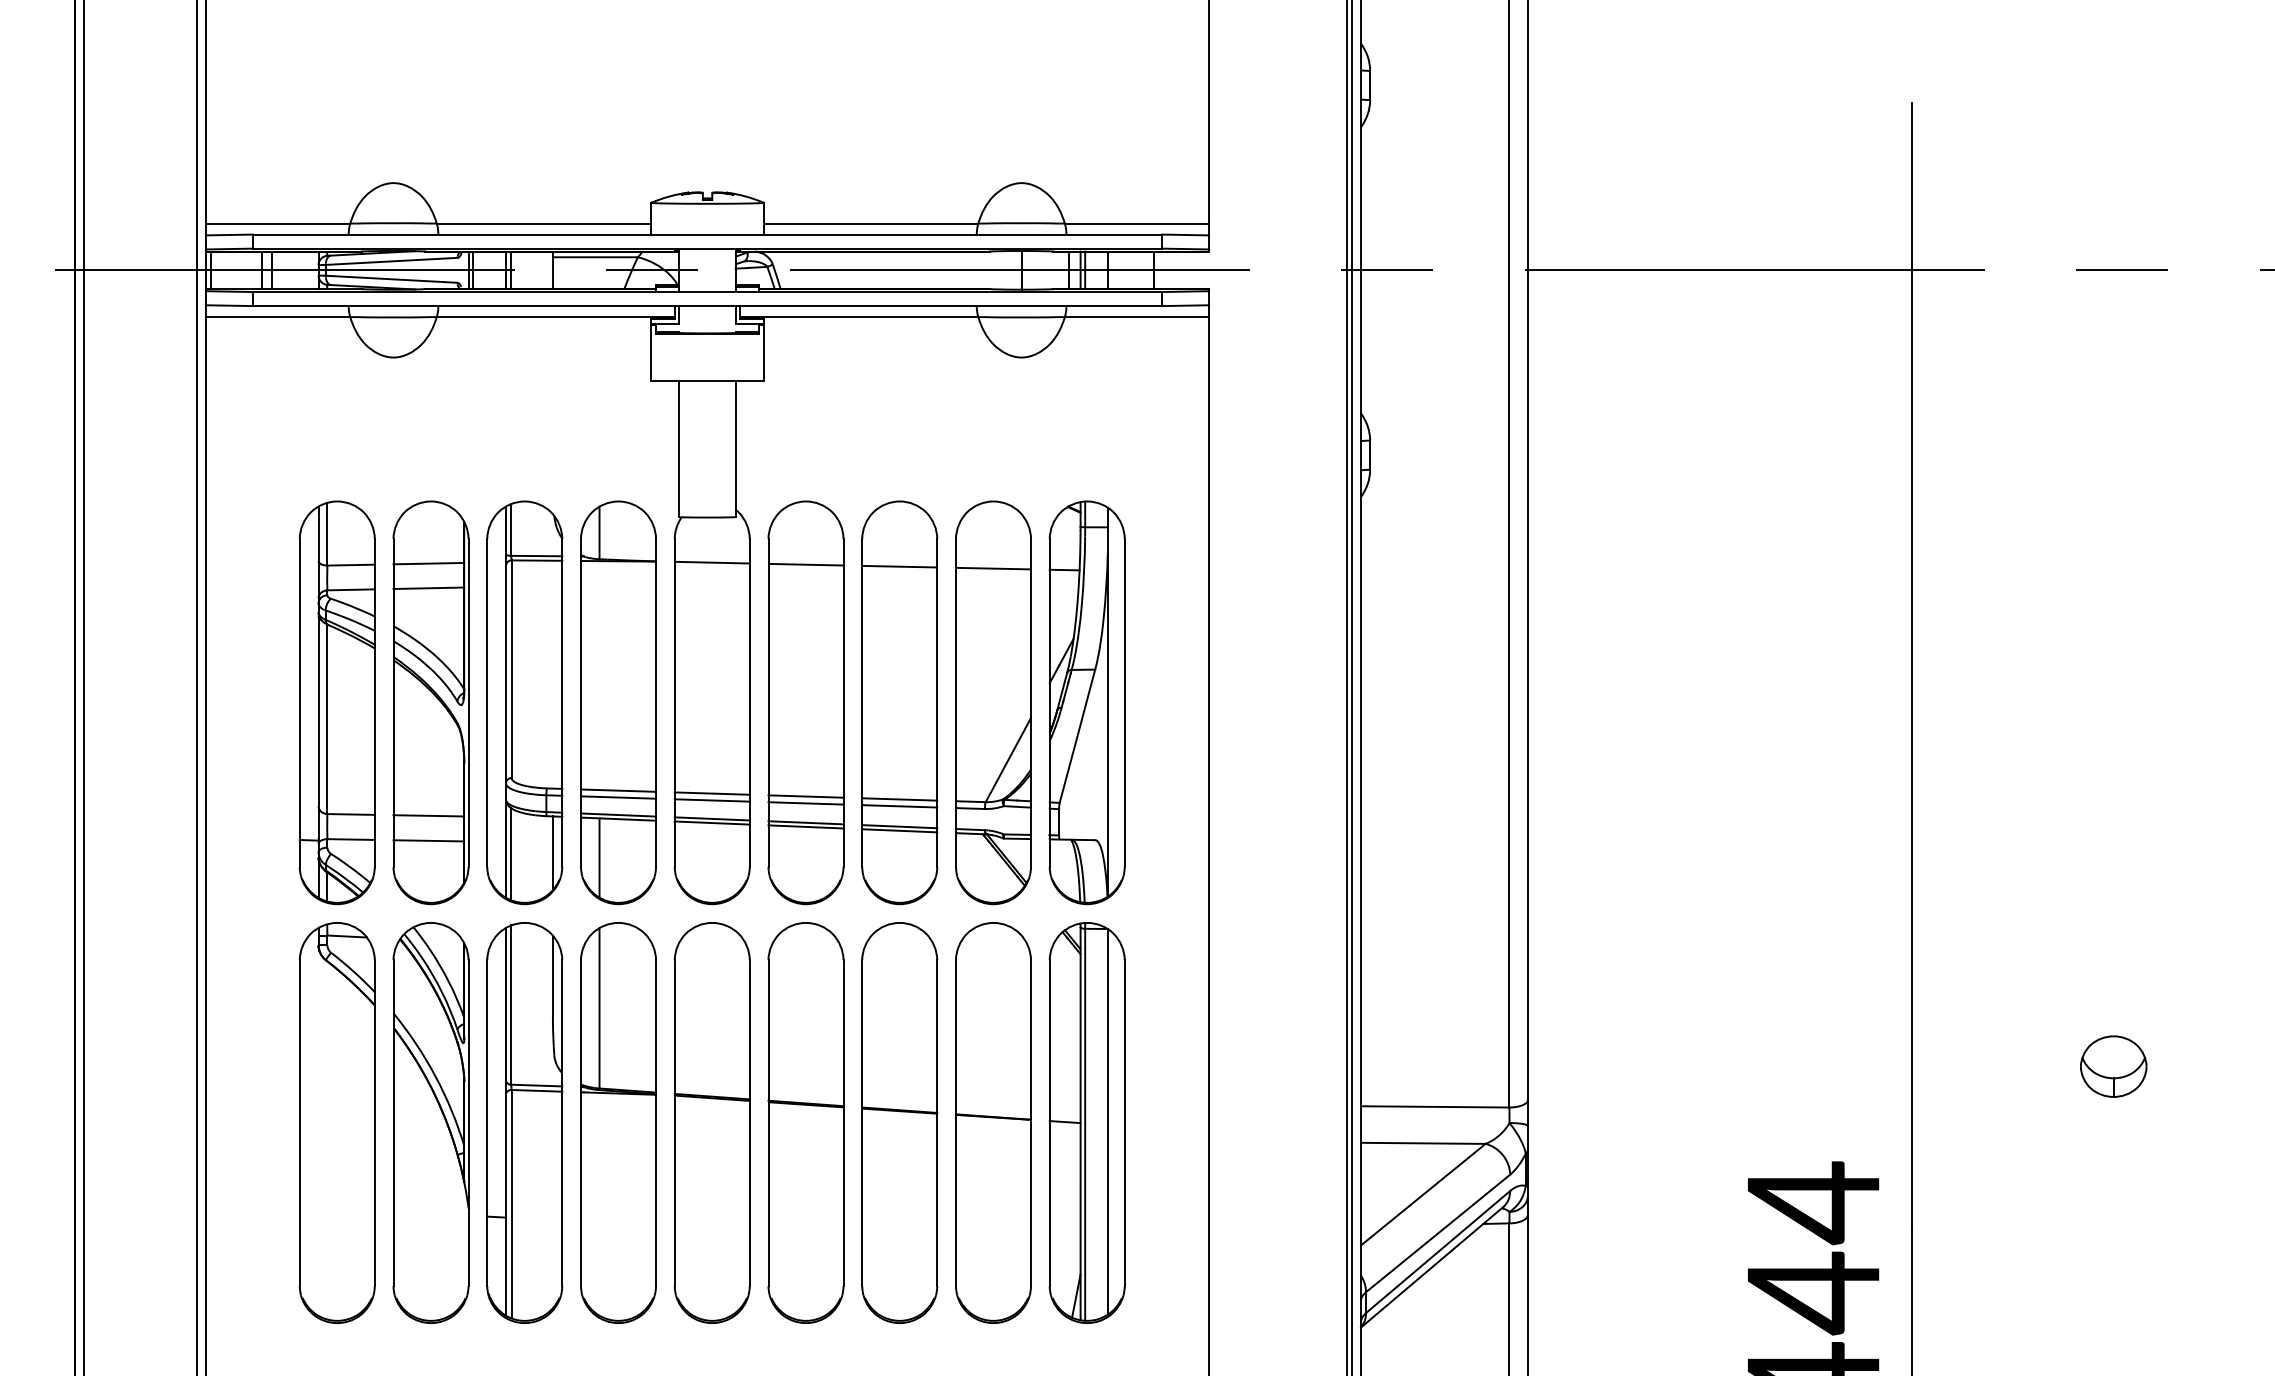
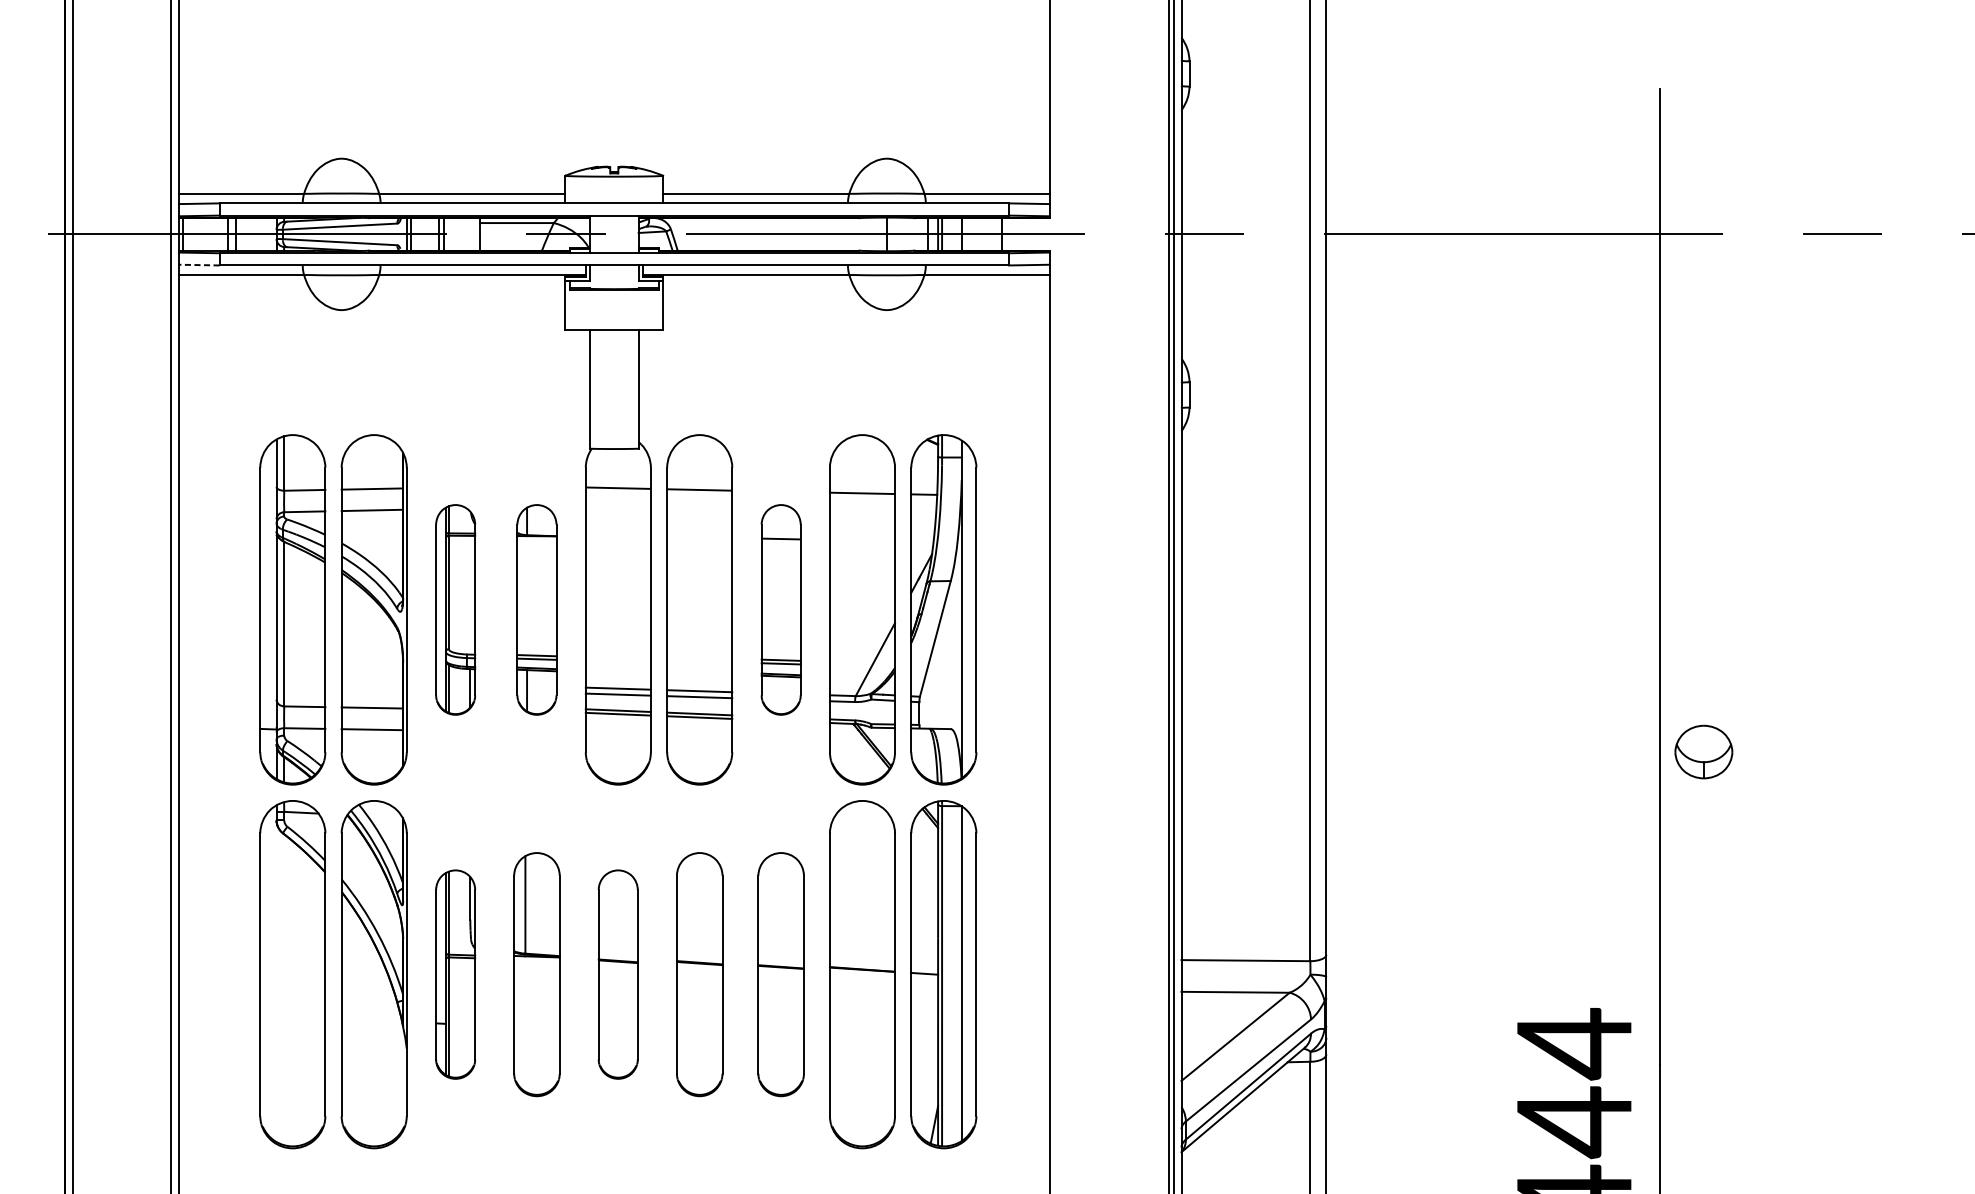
line: (228, 305) -> (198, 264), solid -> dashed
part: (524, 702) -> (455, 609), size x0.6
part: (618, 702) -> (536, 609), size x0.6
part: (899, 702) -> (780, 609), size x0.6
part: (2113, 1066) -> (1703, 751), moved
part: (524, 1122) -> (455, 974), size x0.6
part: (618, 1122) -> (536, 974), size x0.7
part: (711, 1122) -> (617, 974), size x0.6
part: (805, 1122) -> (699, 974), size x0.7
part: (899, 1122) -> (780, 974), size x0.7

